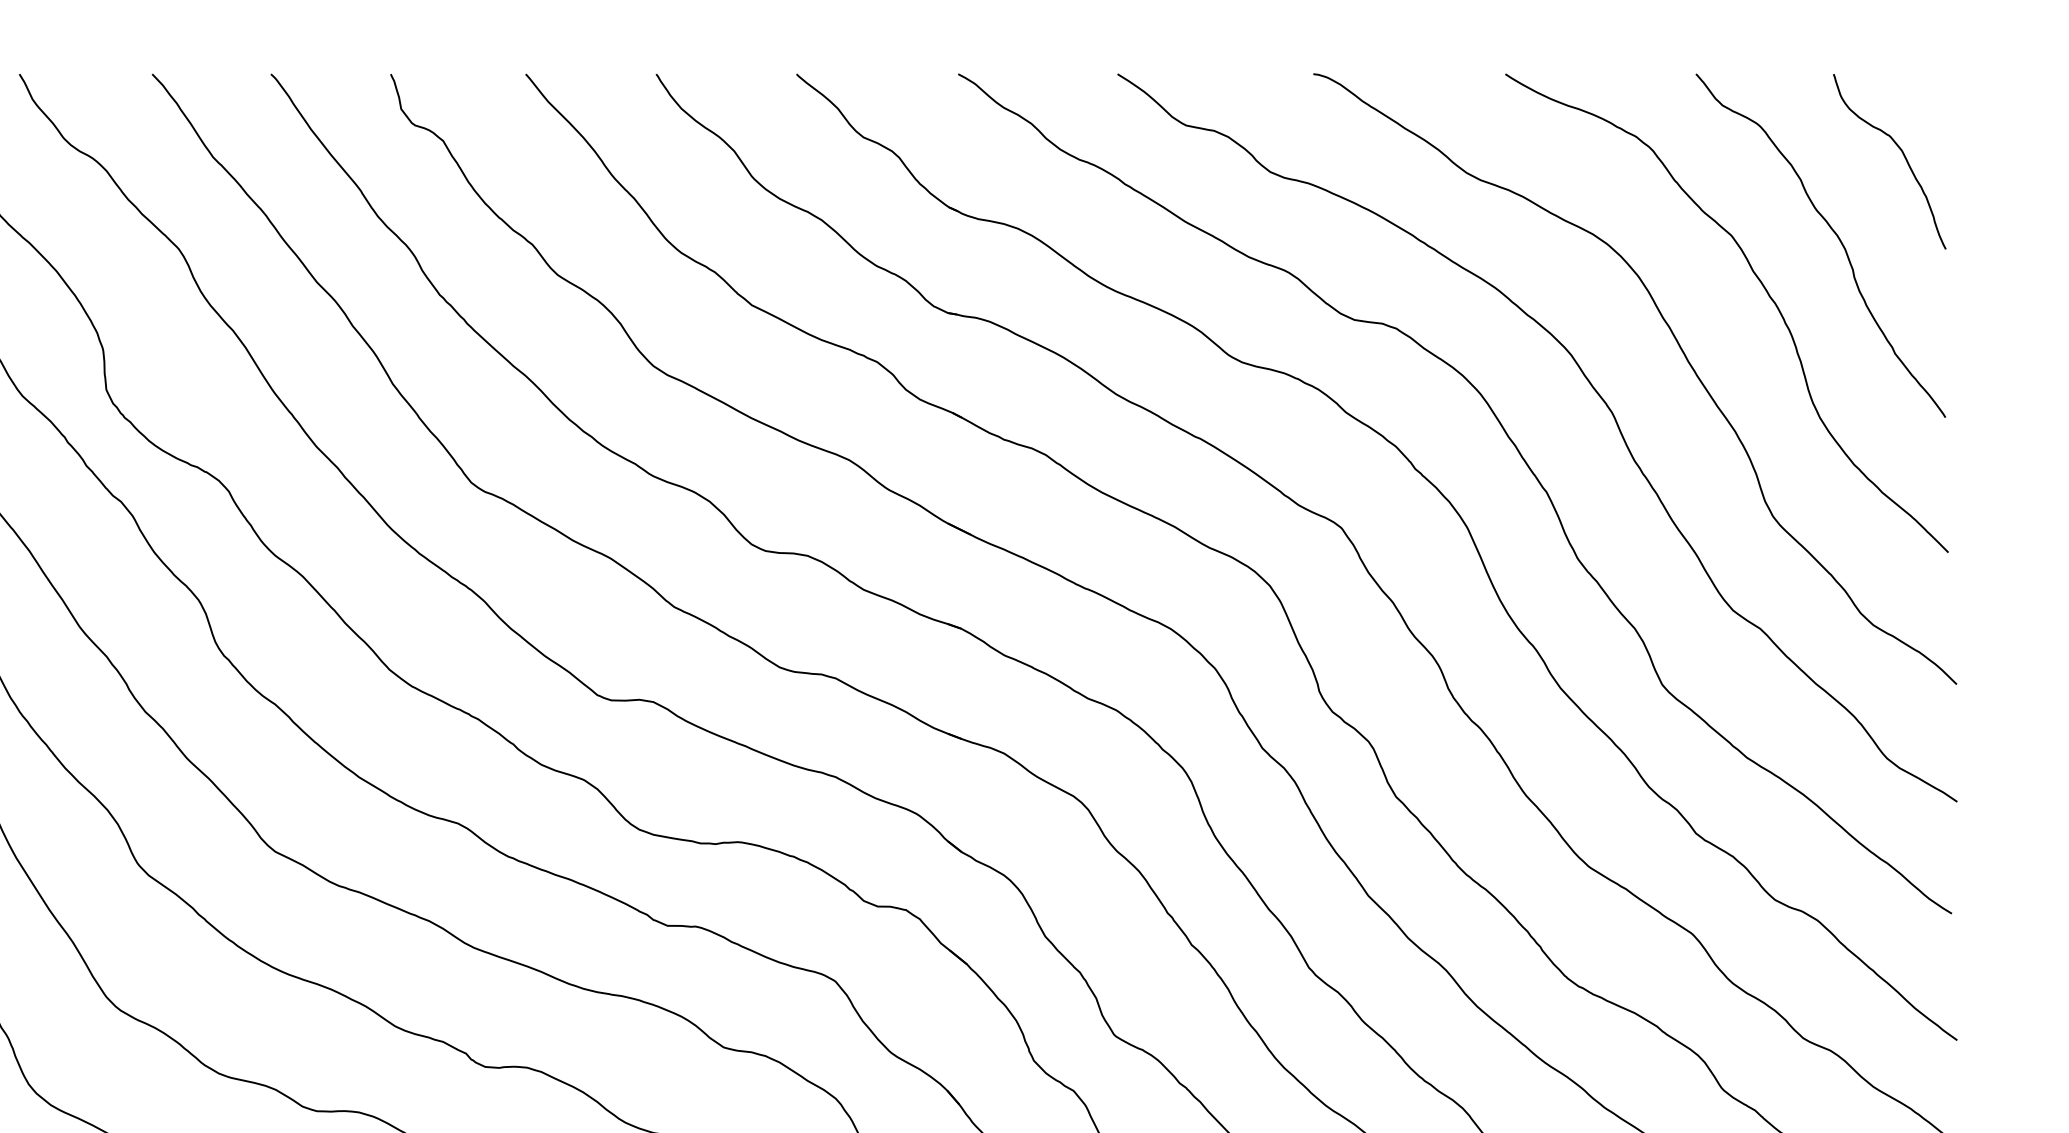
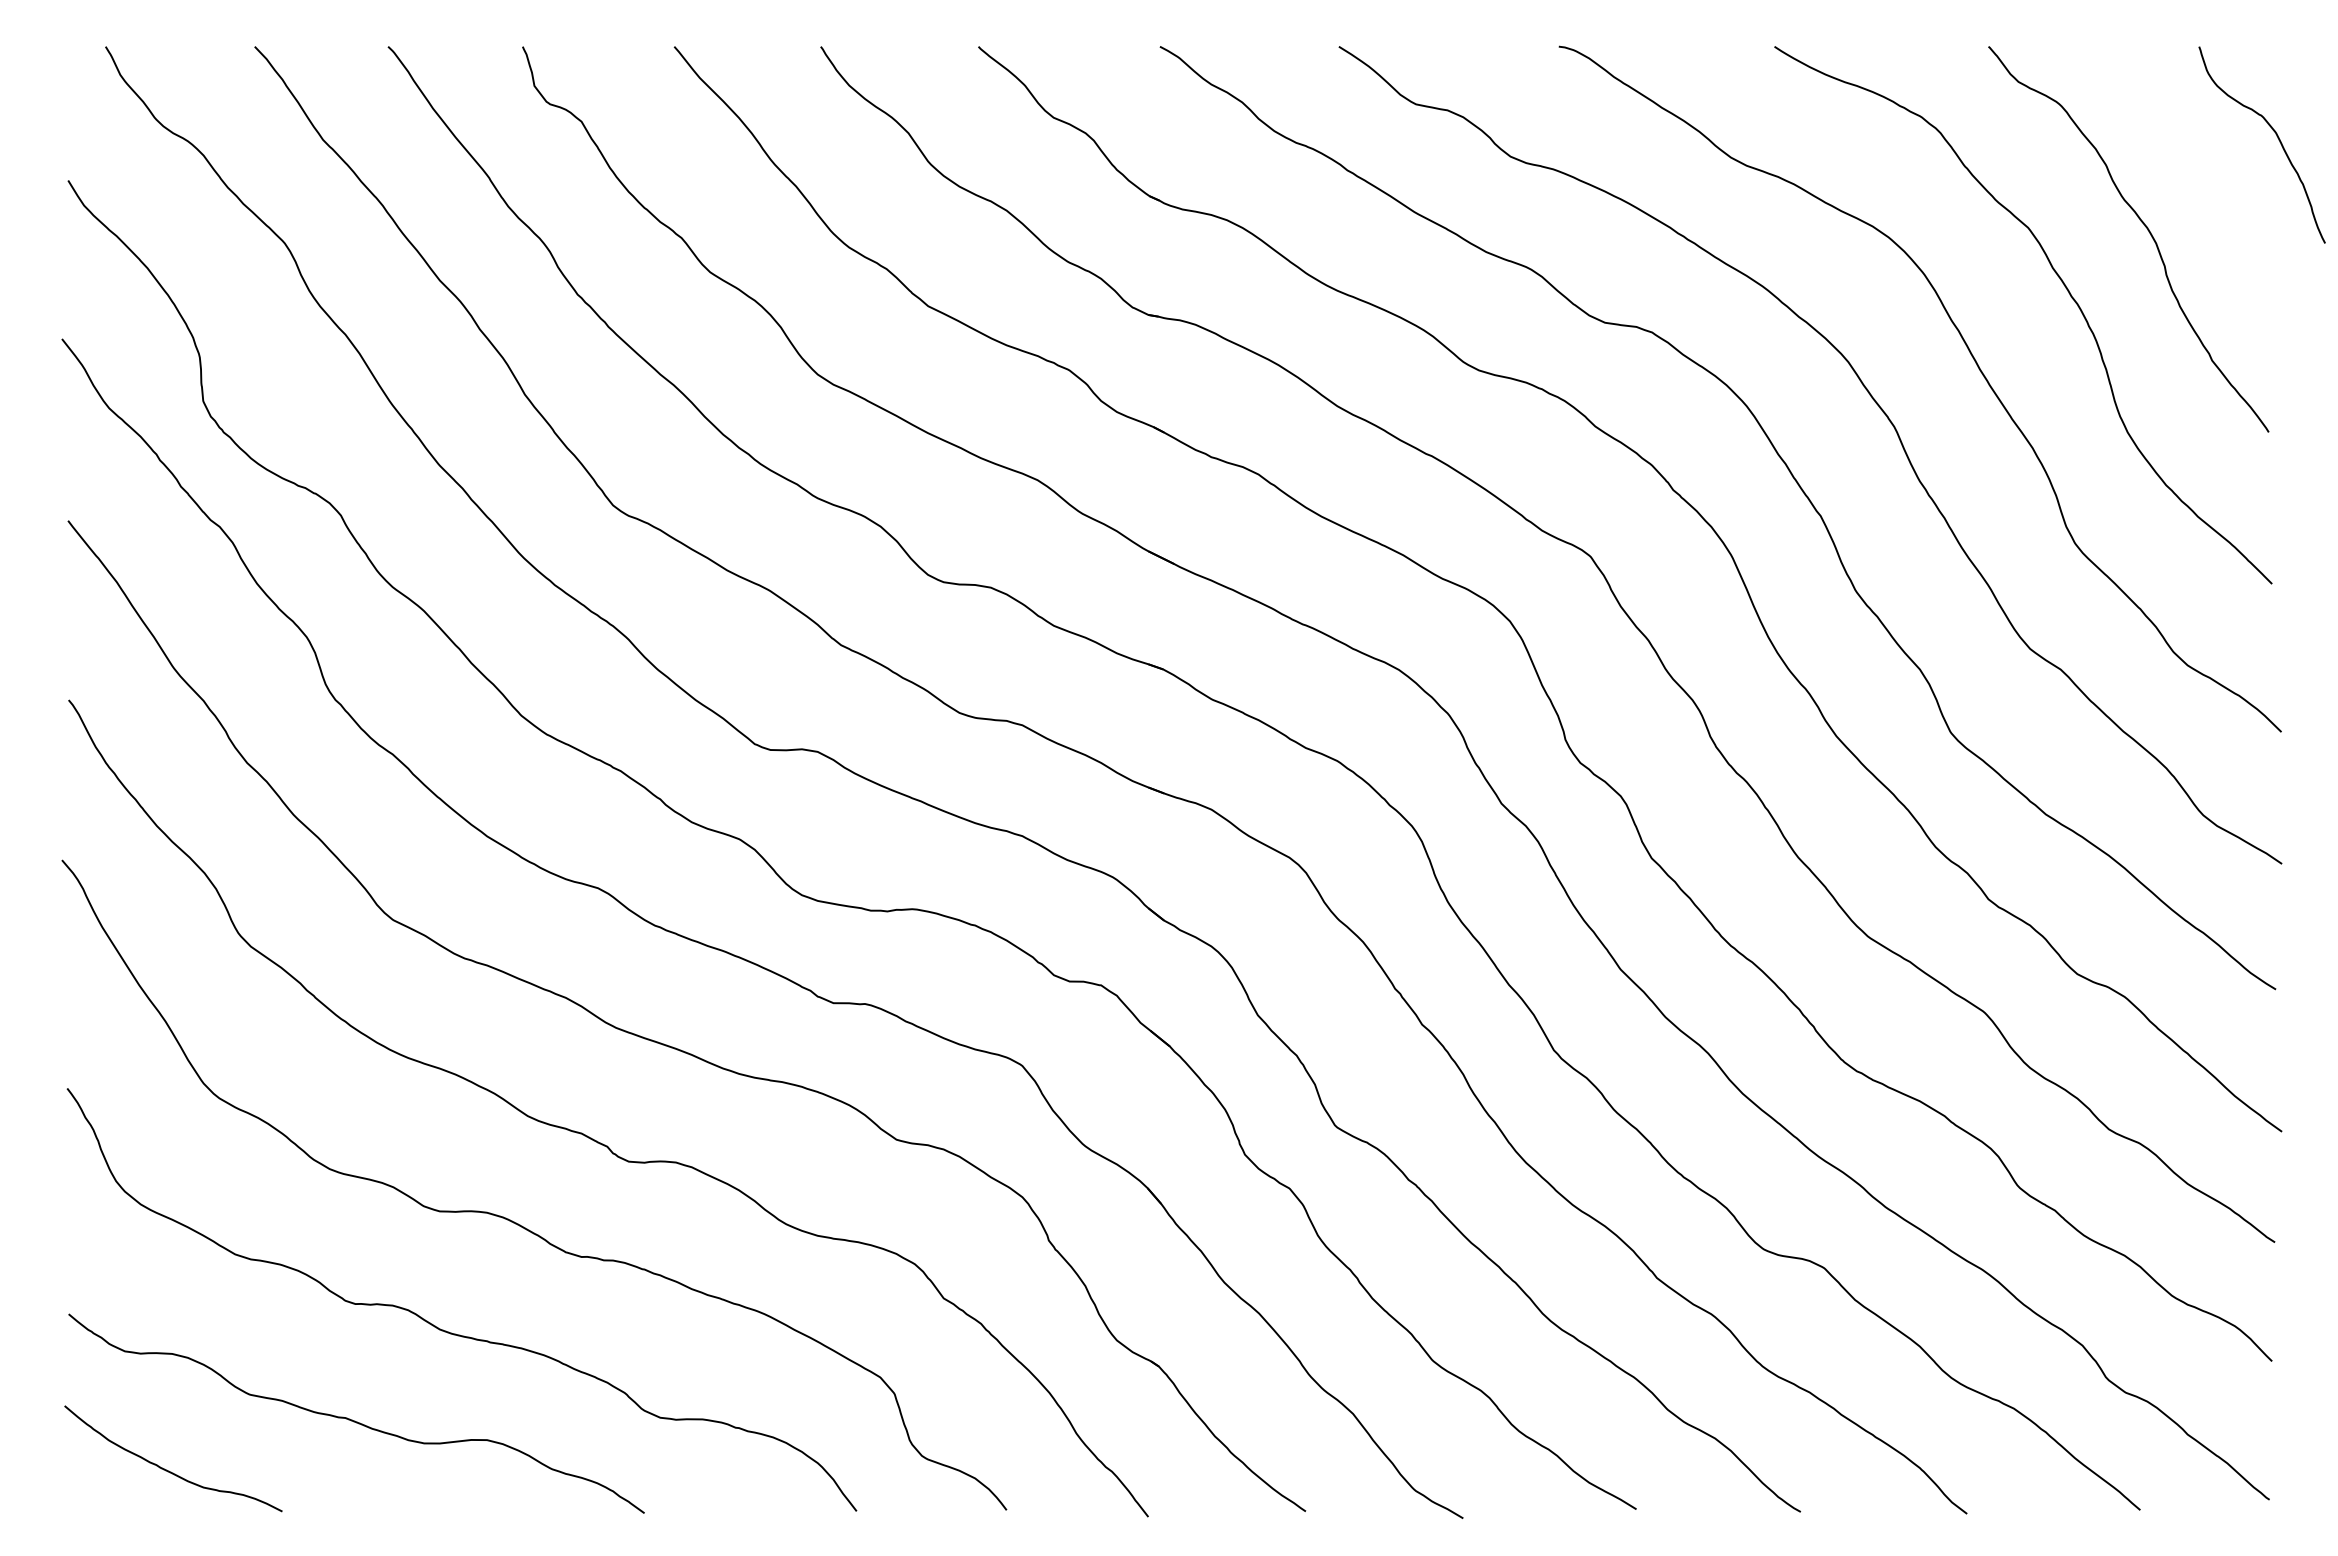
curve: (1902, 154) -> (2276, 136), moved

